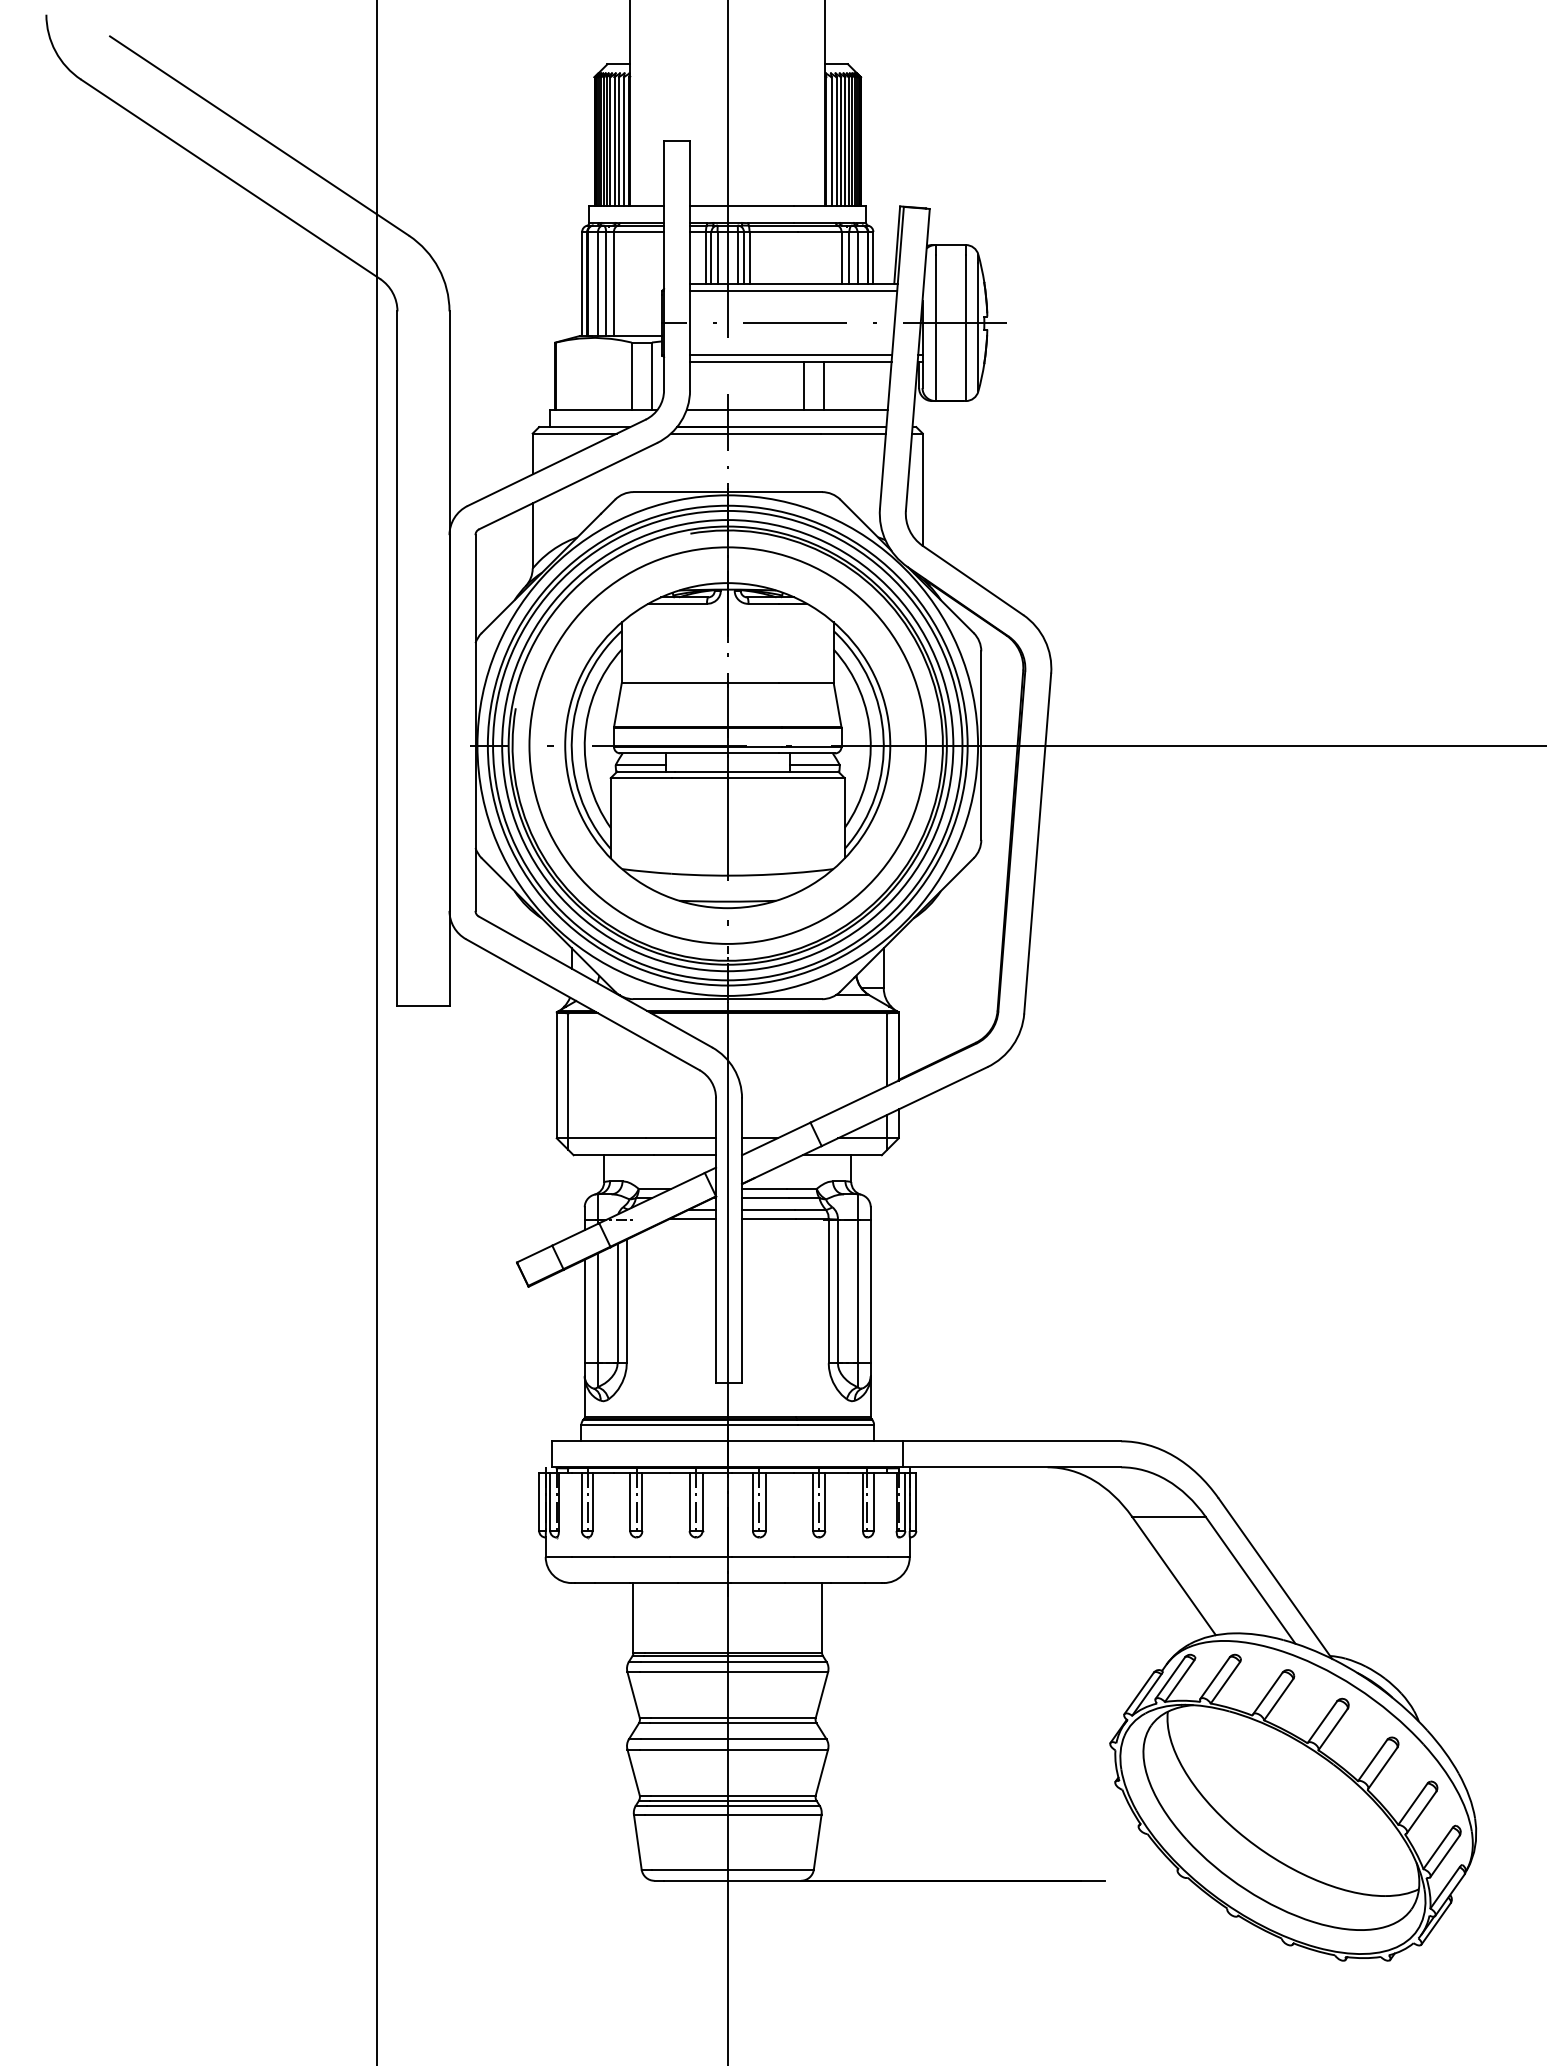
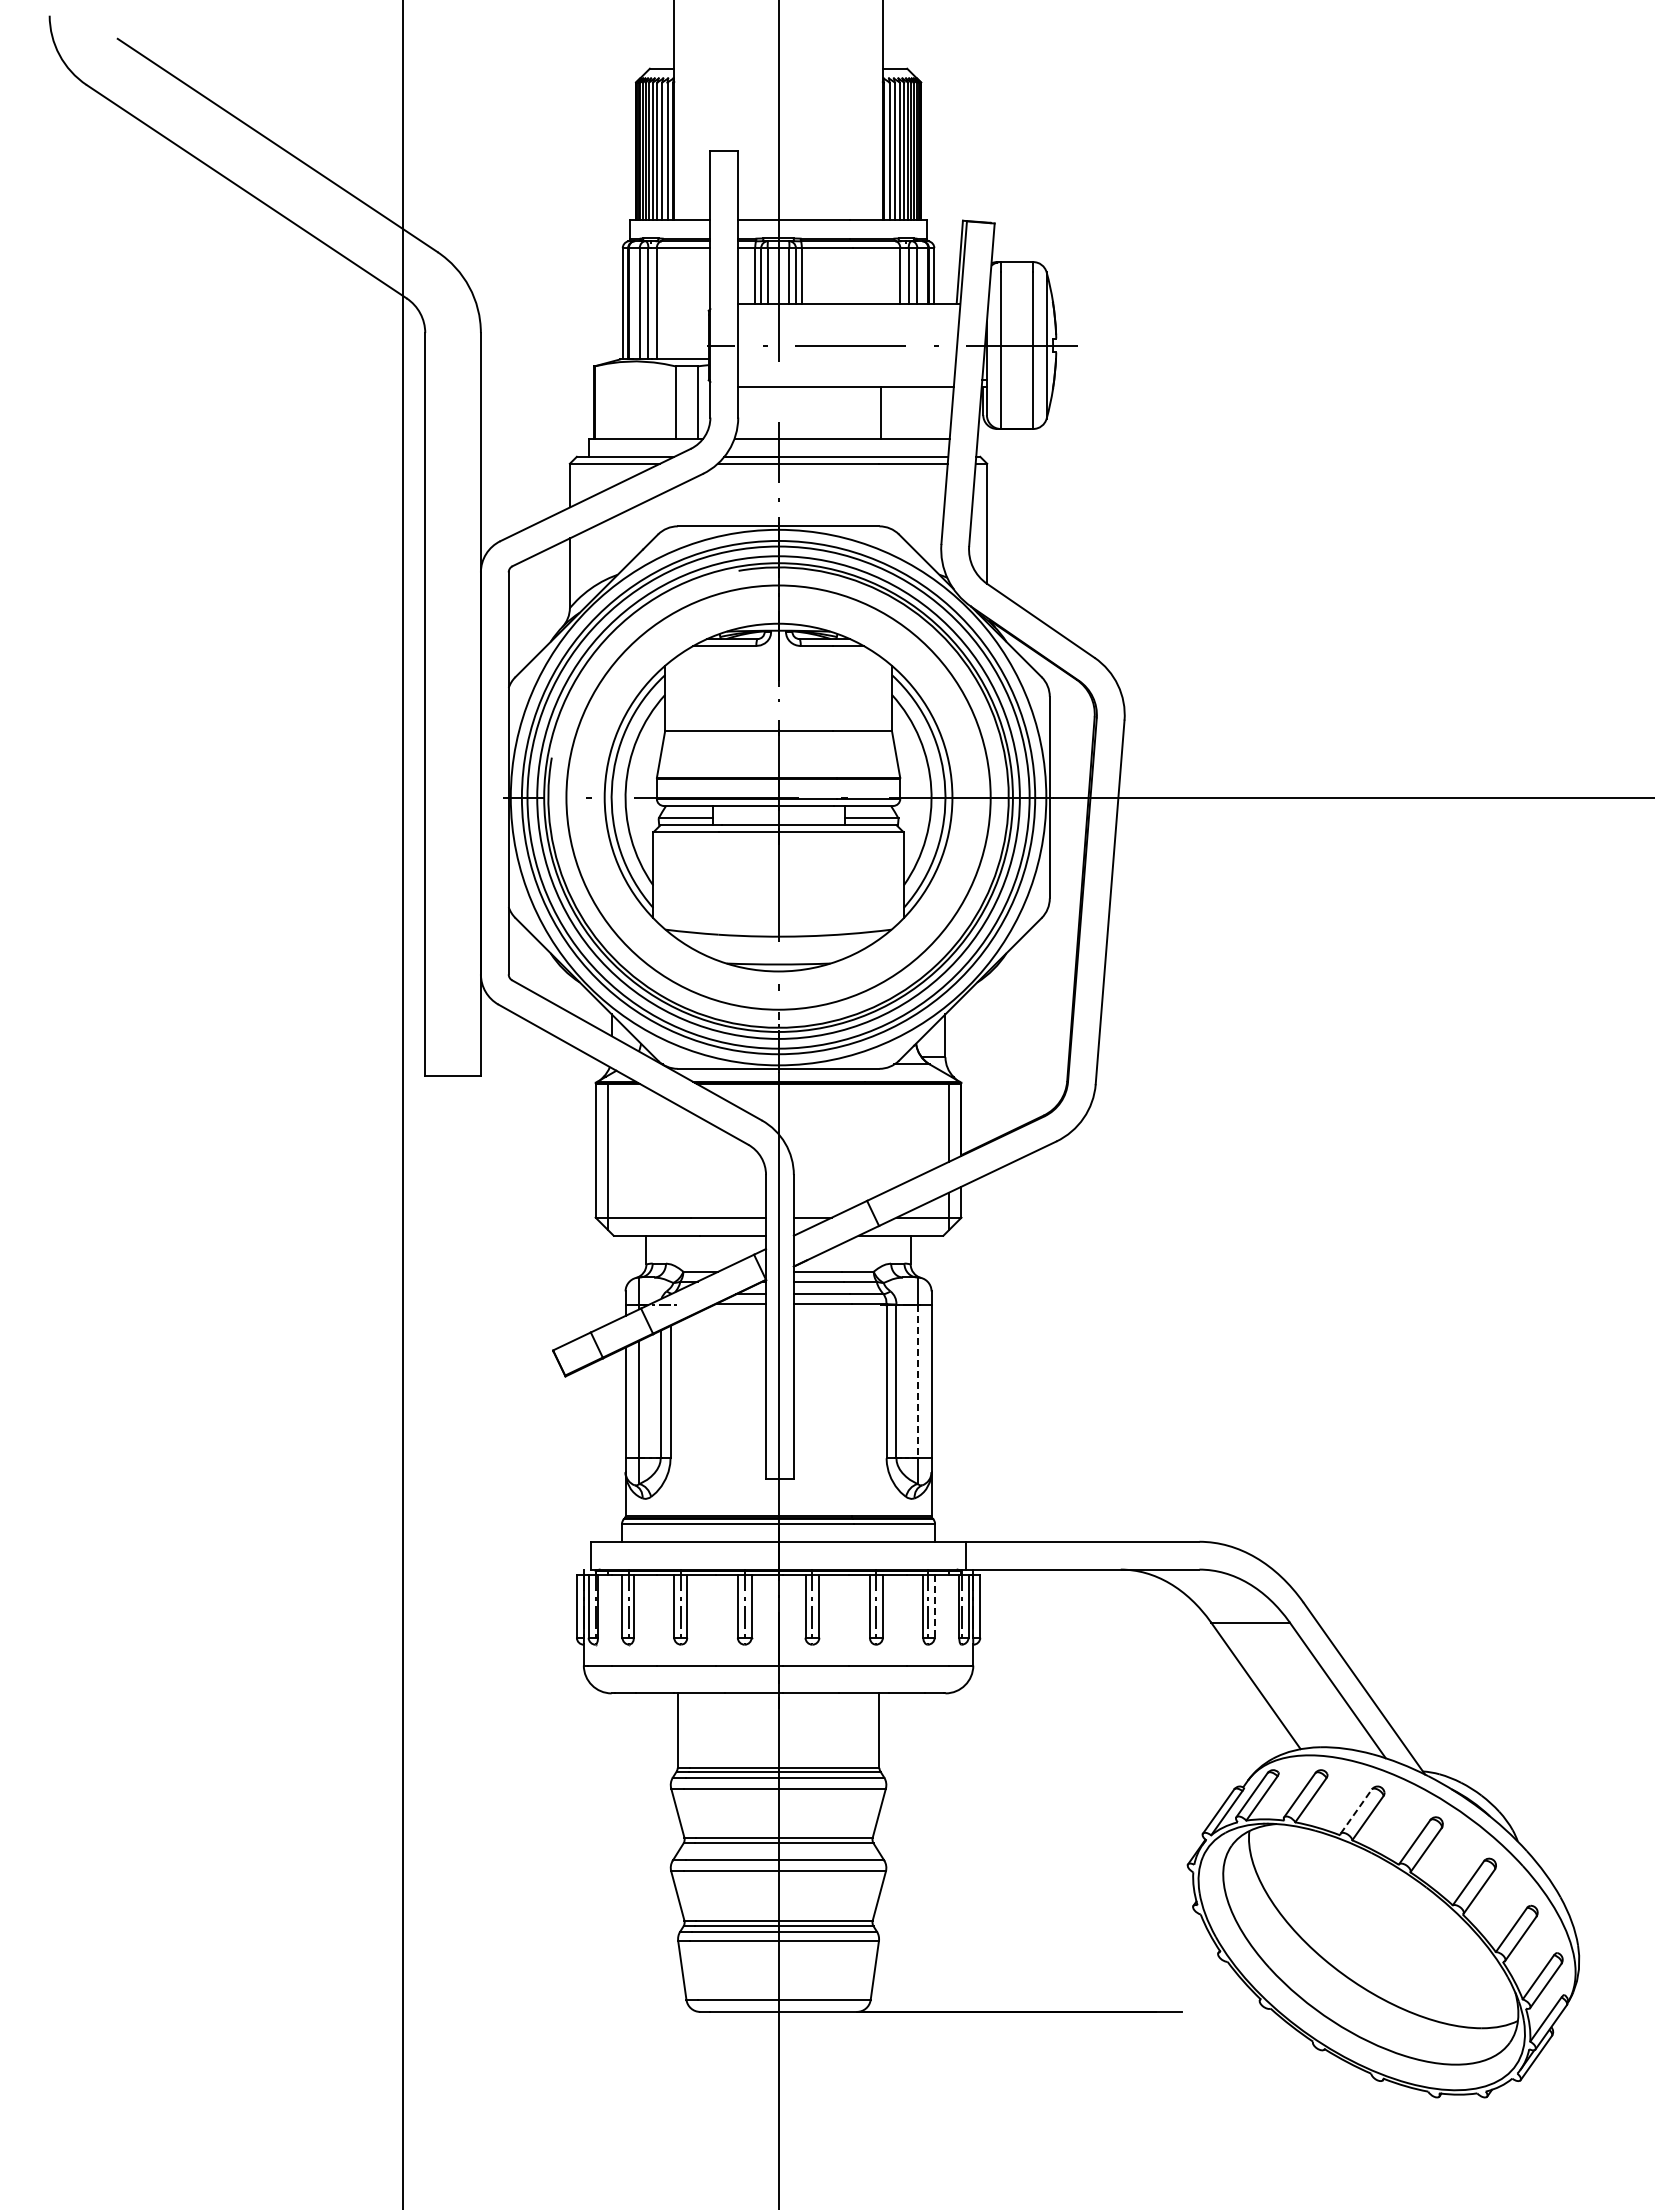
line: (793, 291) -> (848, 311), removed
line: (791, 354) -> (846, 379), removed
line: (803, 385) -> (859, 412), removed
line: (857, 1291) -> (917, 1381), solid -> dashed
line: (873, 1501) -> (934, 1606), solid -> dashed
line: (1268, 1693) -> (1356, 1811), solid -> dashed

